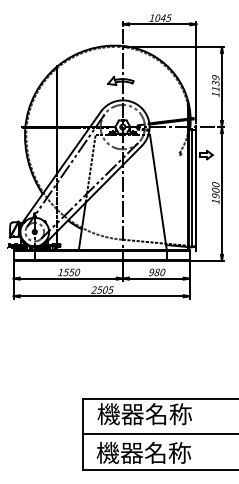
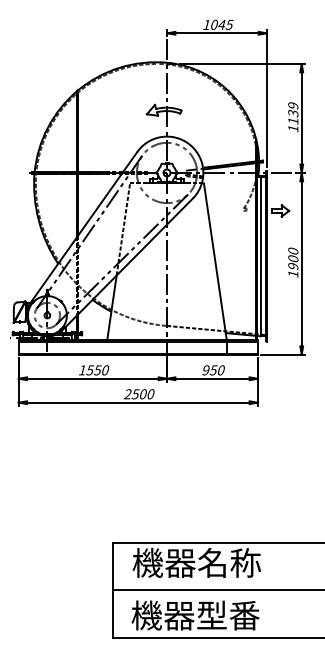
text: (157, 272) -> (213, 370), 980 -> 950
text: (110, 290) -> (150, 394), 2505 -> 2500
text: (168, 452) -> (228, 615), 機器名称 -> 機器型番

